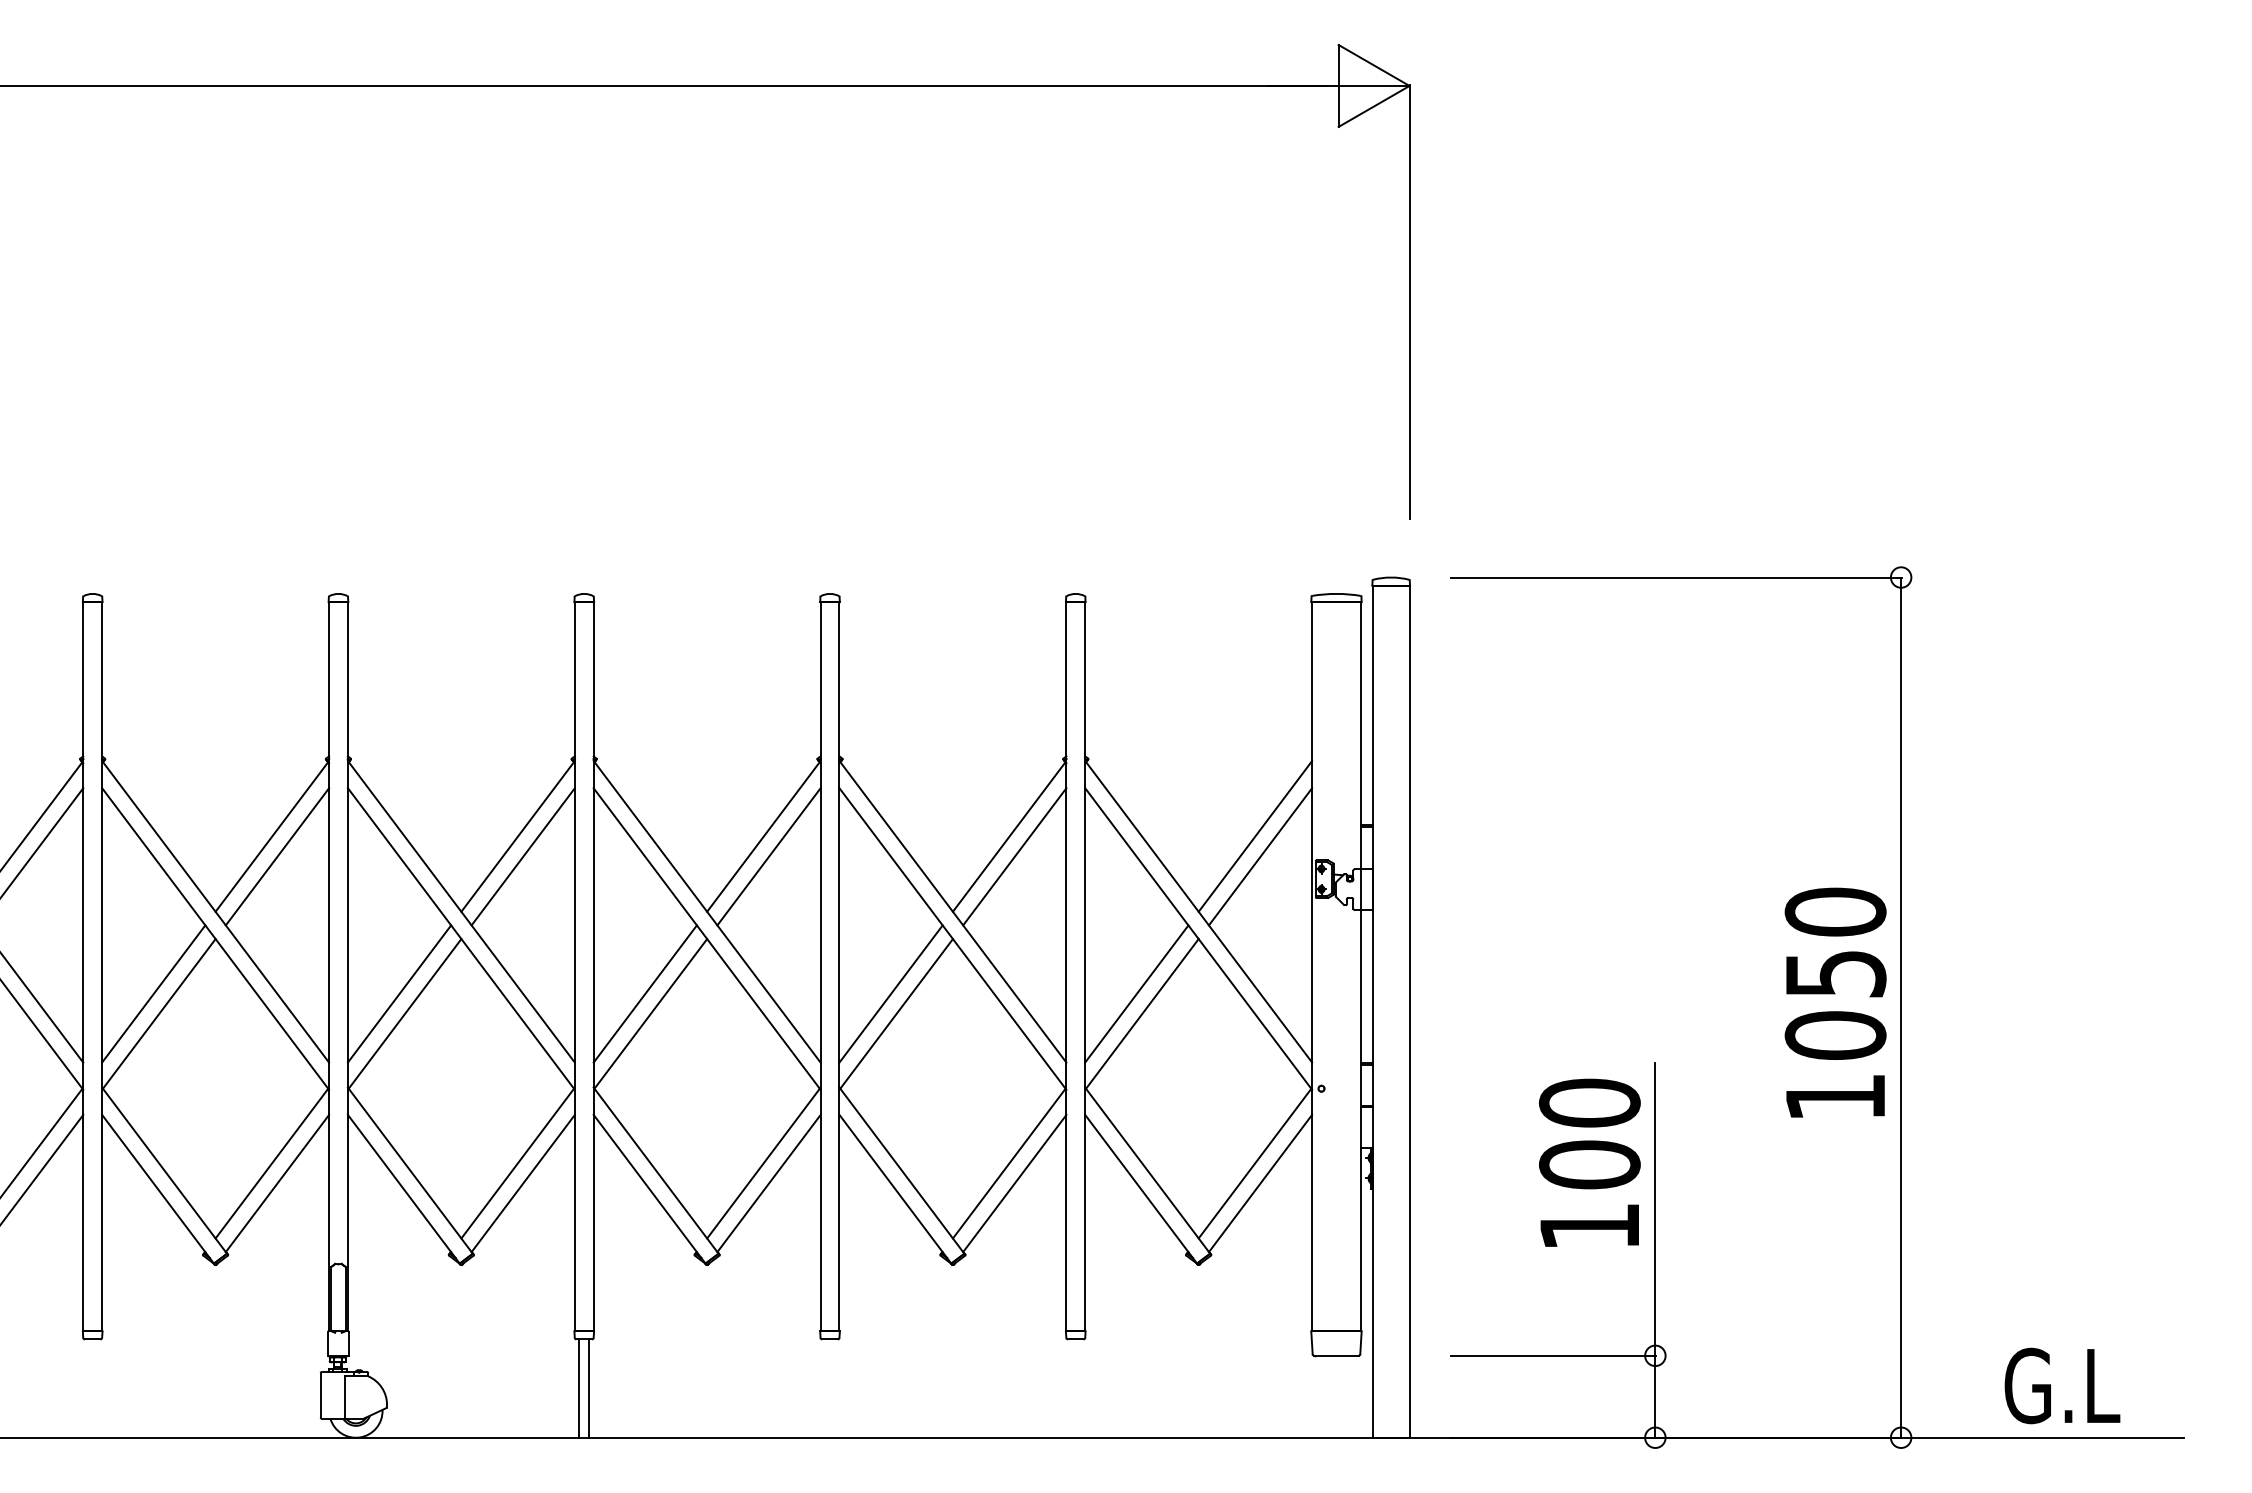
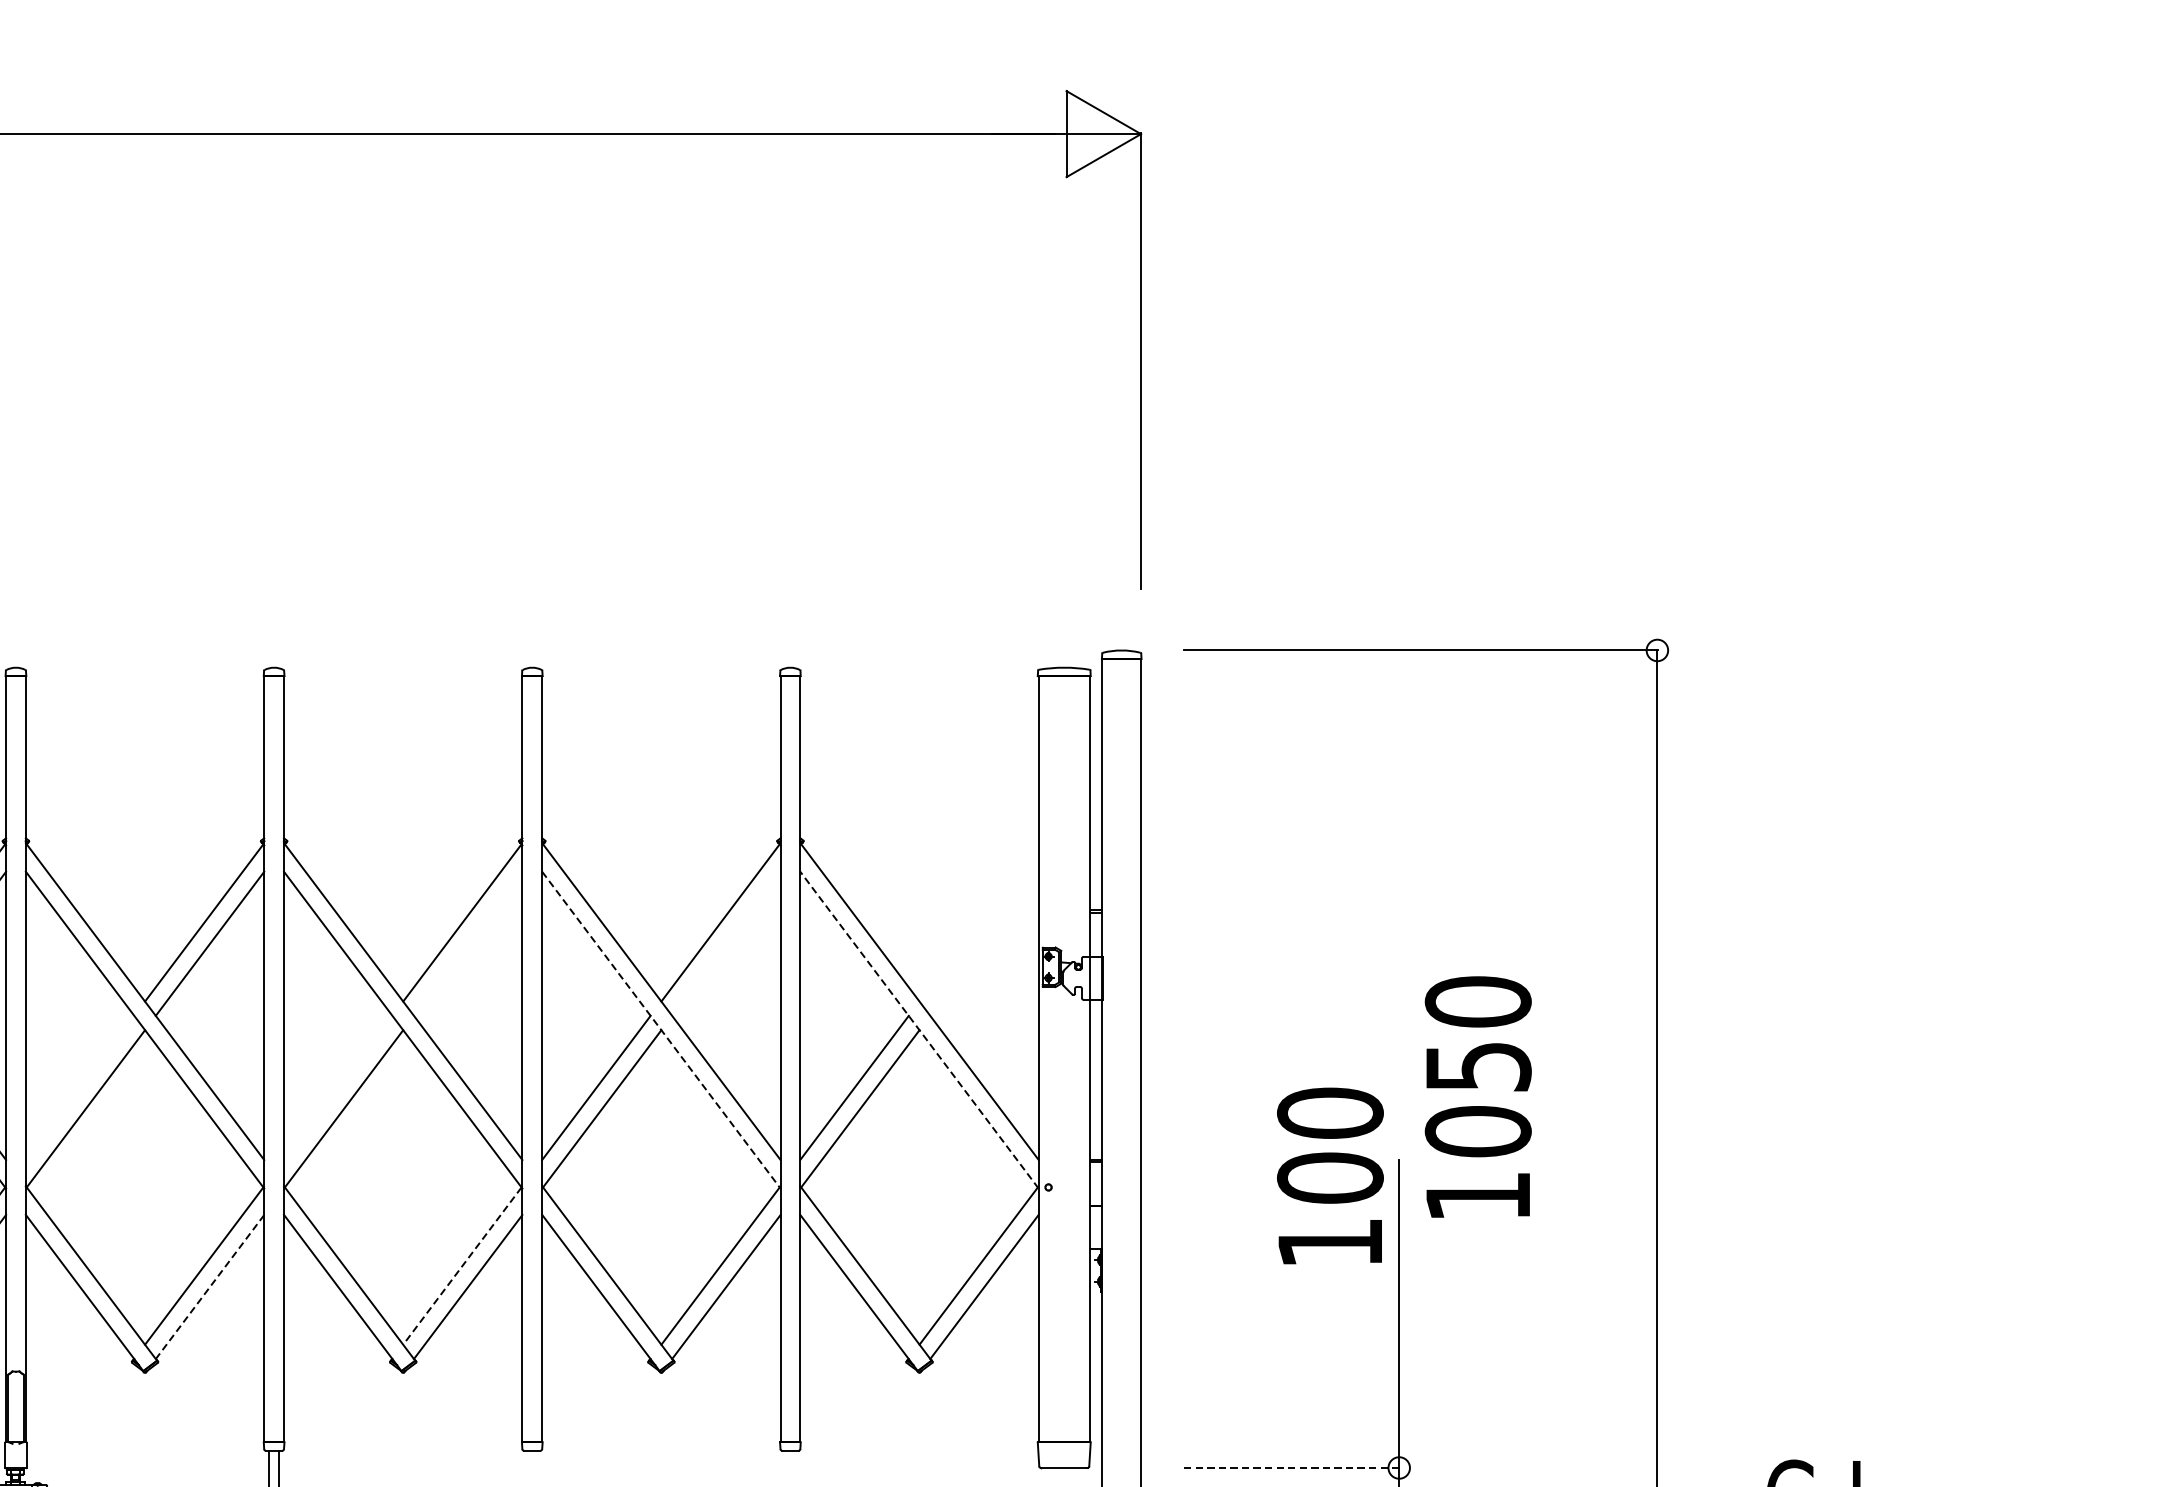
line: (1255, 836) -> (979, 922), removed
line: (768, 856) -> (467, 943), removed
line: (1014, 856) -> (726, 943), removed
line: (1260, 856) -> (984, 943), removed
line: (1198, 938) -> (919, 1029), solid -> dashed
line: (952, 939) -> (660, 1030), solid -> dashed
line: (399, 993) -> (80, 1087), removed
line: (644, 993) -> (337, 1087), removed
text: (1835, 1002) -> (1478, 1096), moved
text: (1589, 1162) -> (1330, 1175), moved
line: (763, 1163) -> (462, 1265), solid -> dashed
line: (523, 1183) -> (210, 1286), solid -> dashed
line: (1553, 1355) -> (1292, 1467), solid -> dashed

